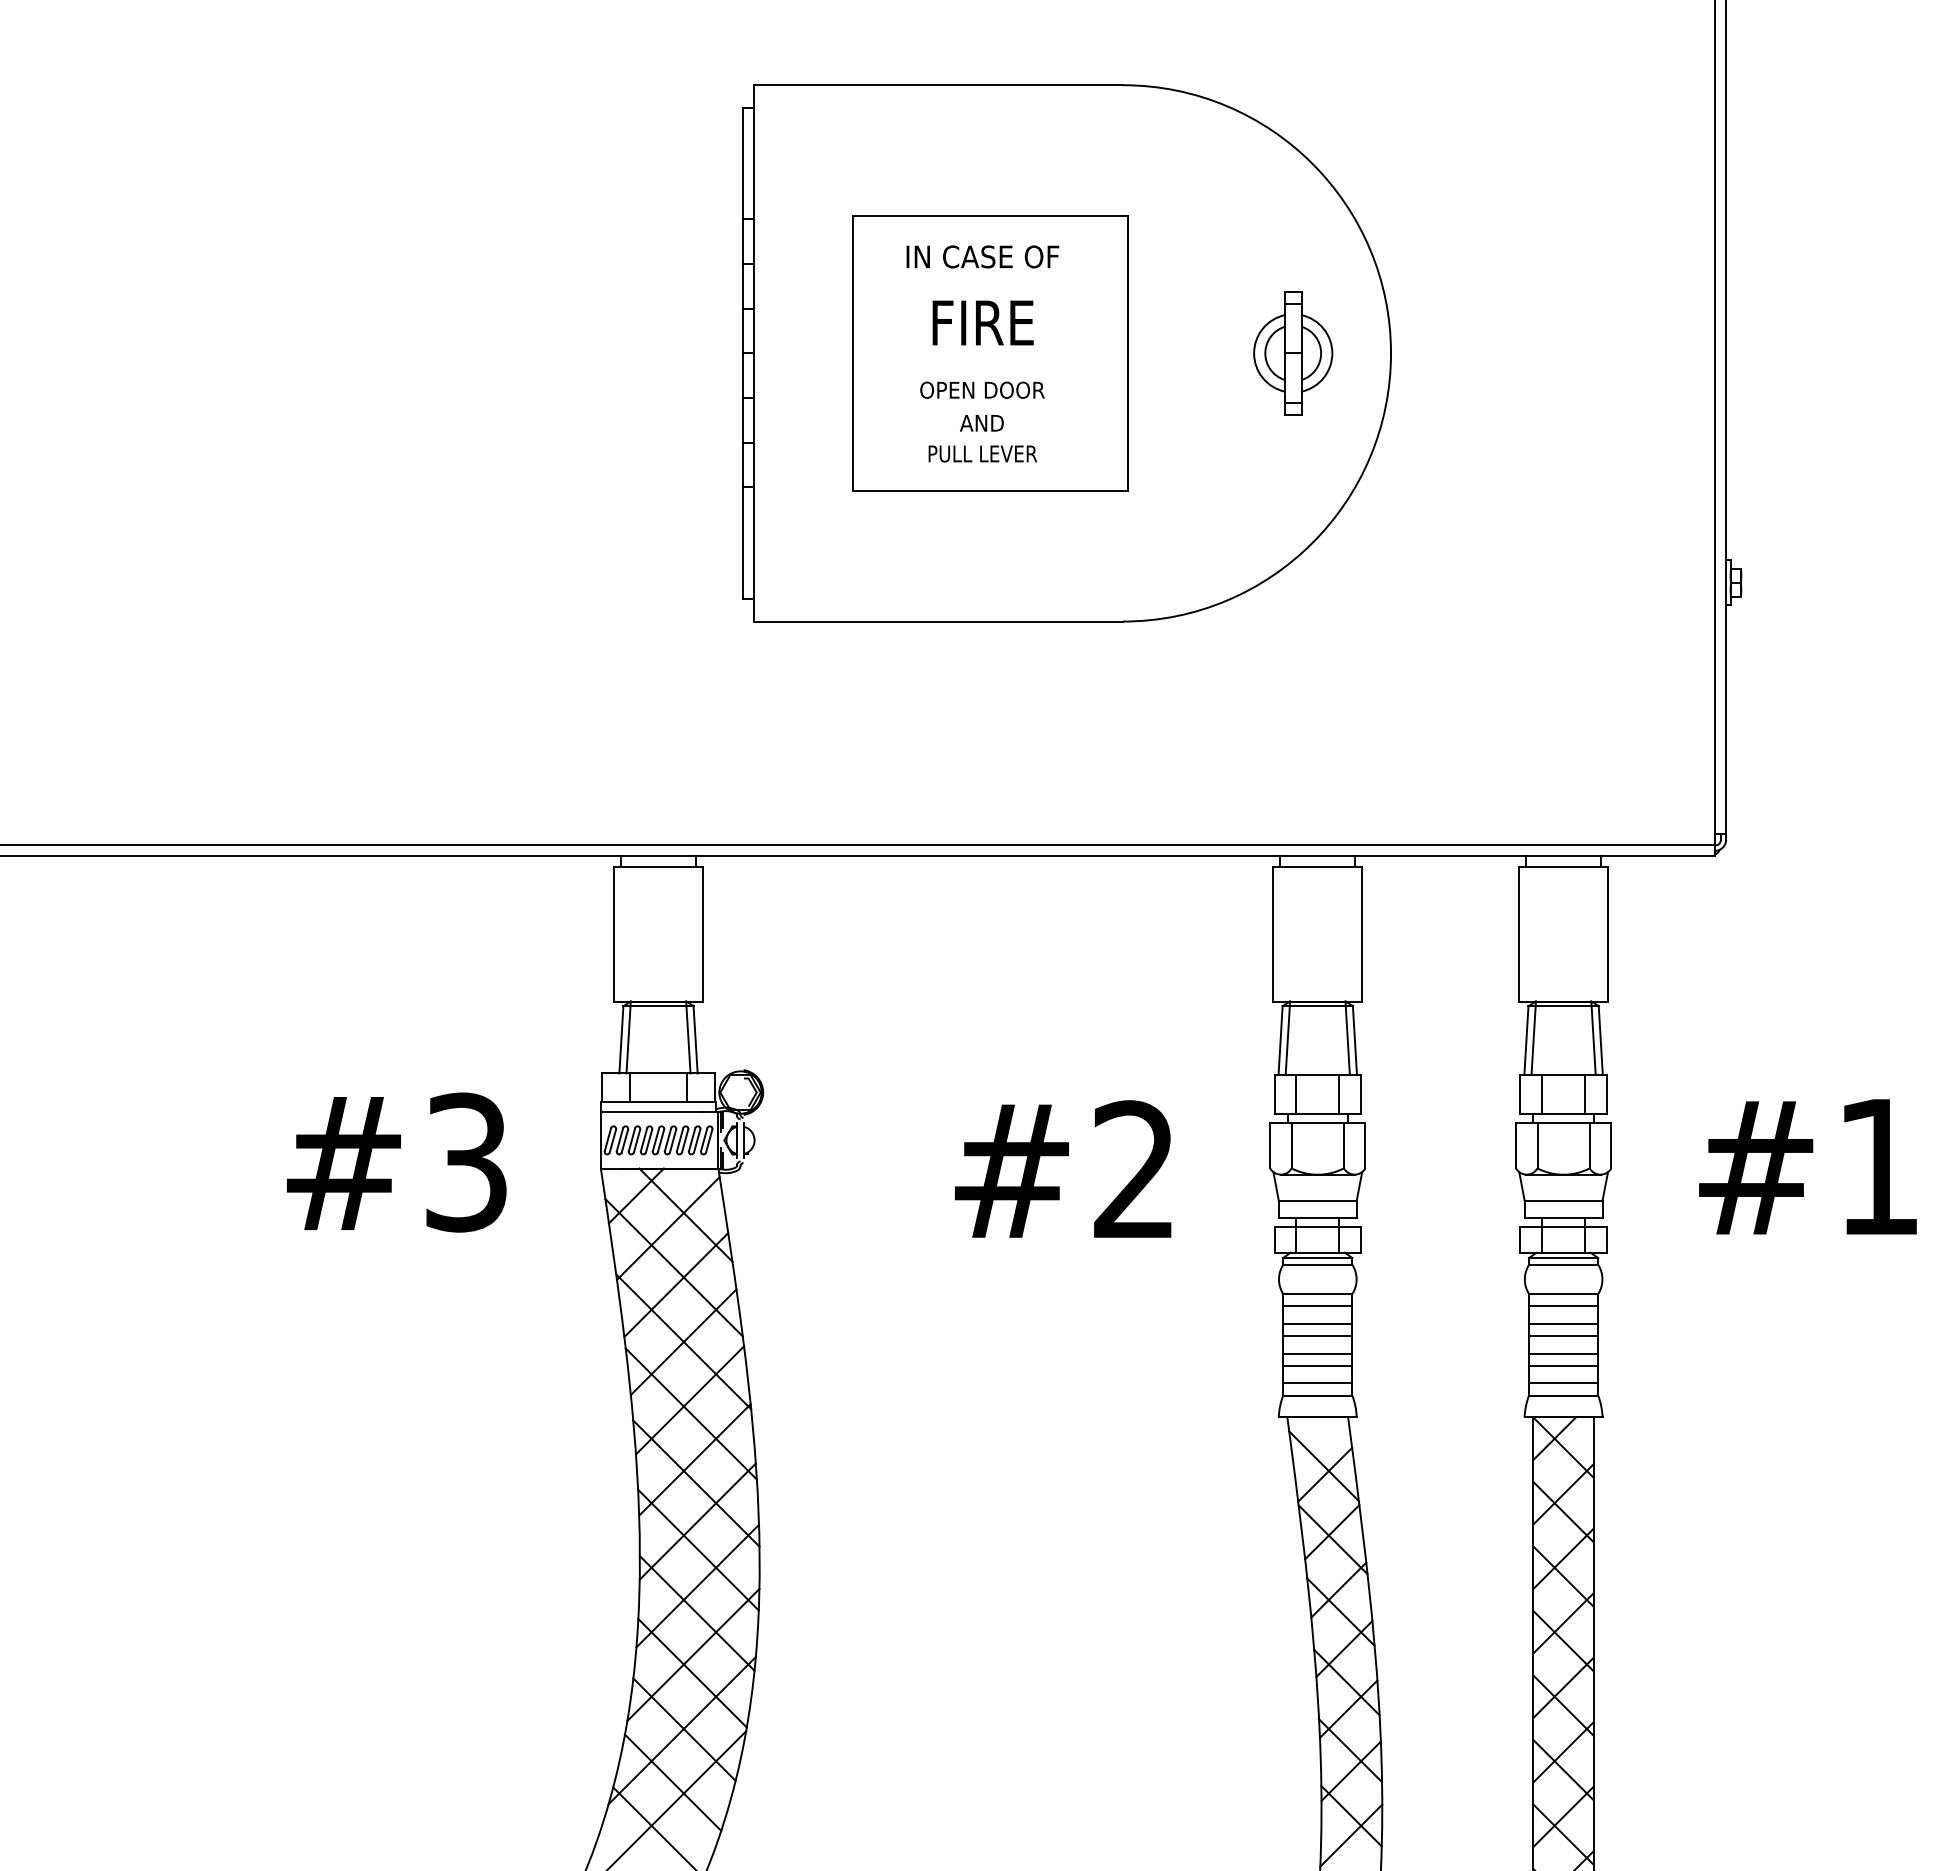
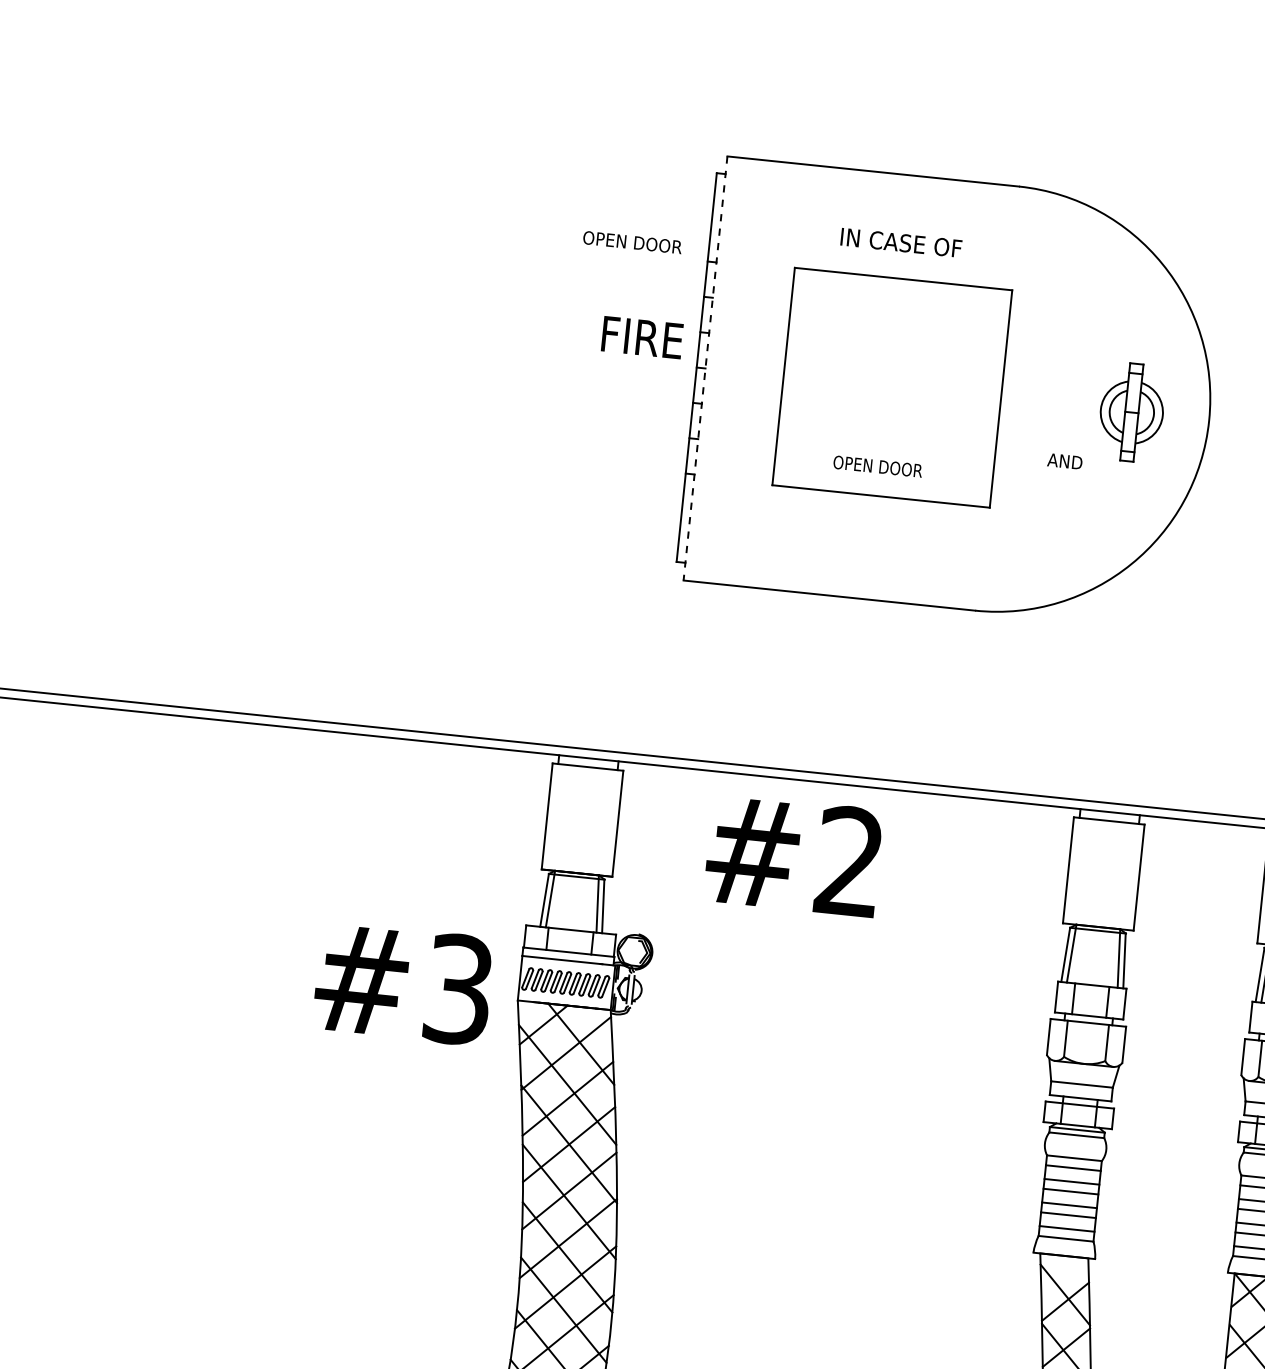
text: (982, 256) -> (901, 242), moved
text: (982, 322) -> (642, 337), moved
line: (754, 353) -> (705, 368), solid -> dashed
text: (982, 389) -> (632, 241), moved
text: (981, 423) -> (1064, 461), moved
text: (982, 453) -> (877, 466), PULL LEVER -> OPEN DOOR
text: (396, 1162) -> (403, 983), moved
text: (1063, 1168) -> (793, 854), moved

